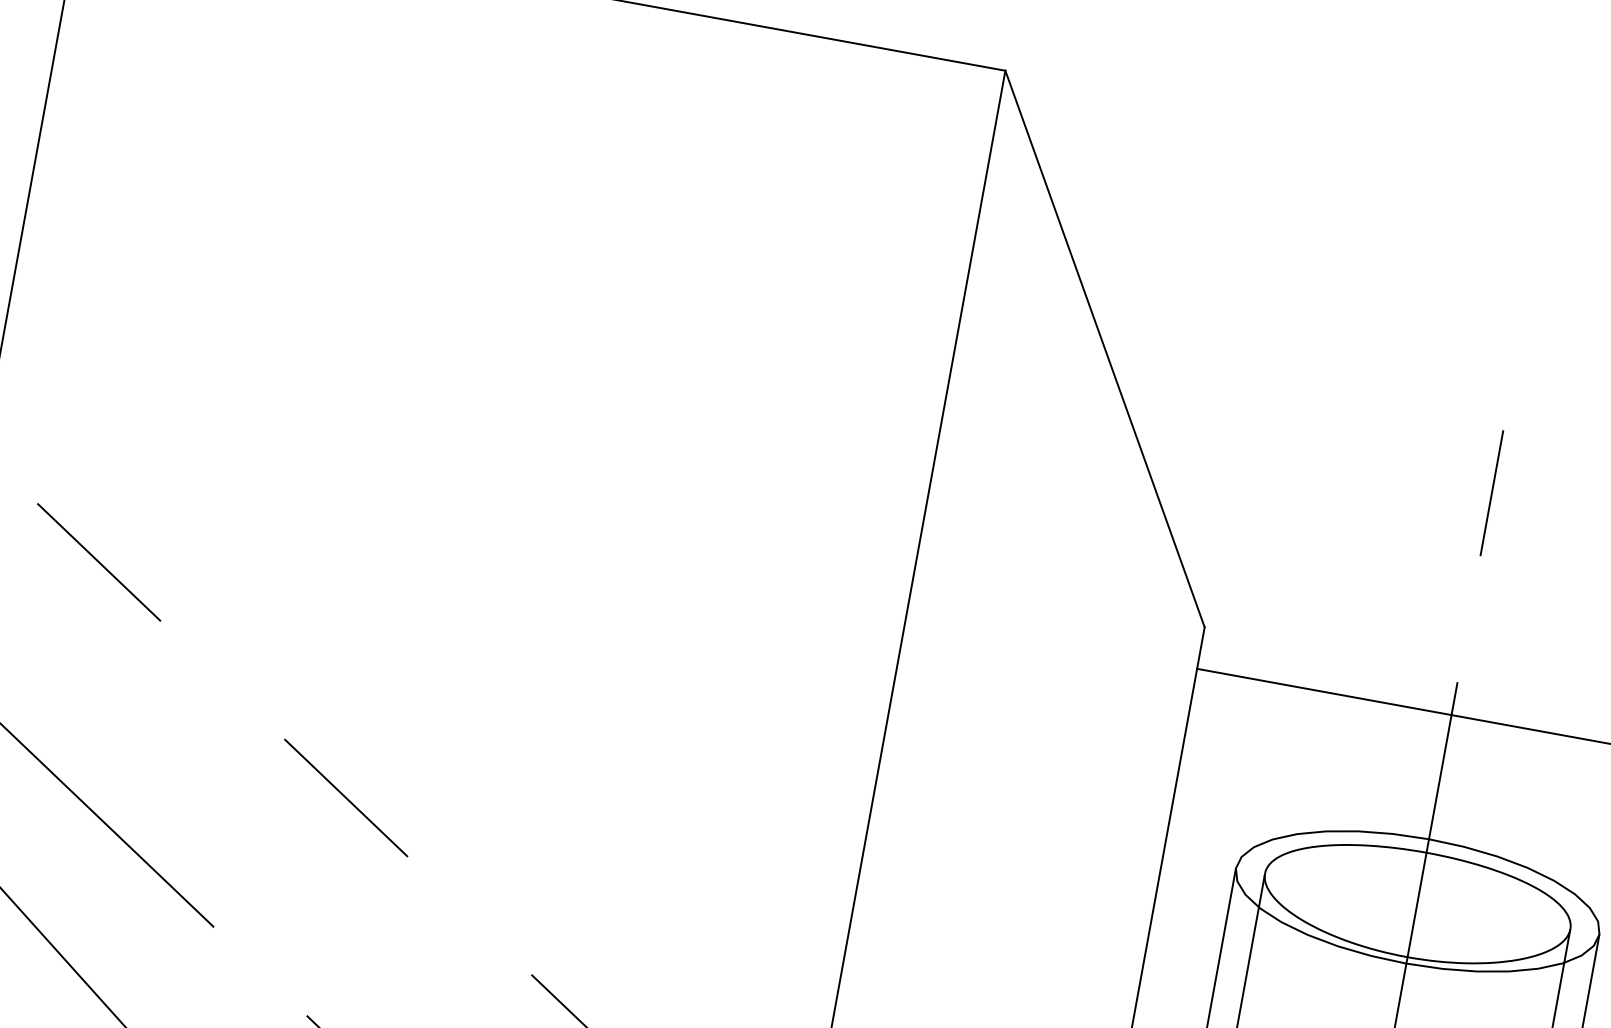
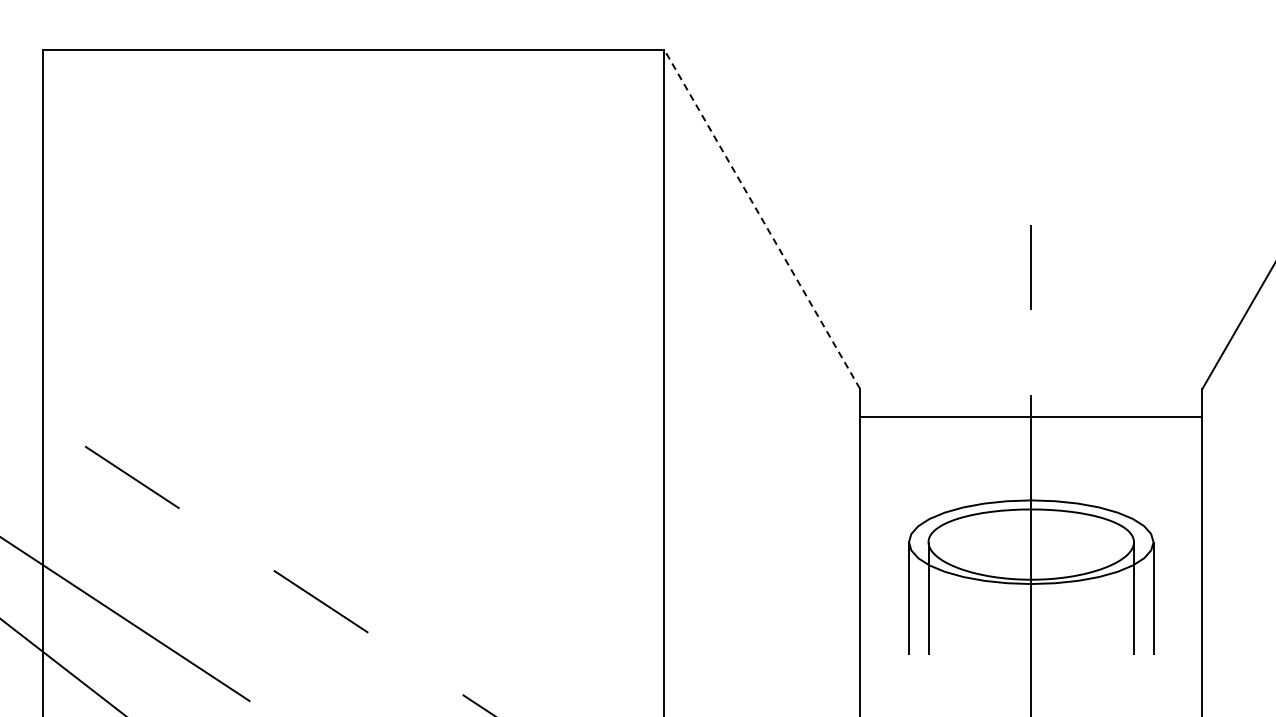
line: (1105, 349) -> (762, 219), solid -> dashed

